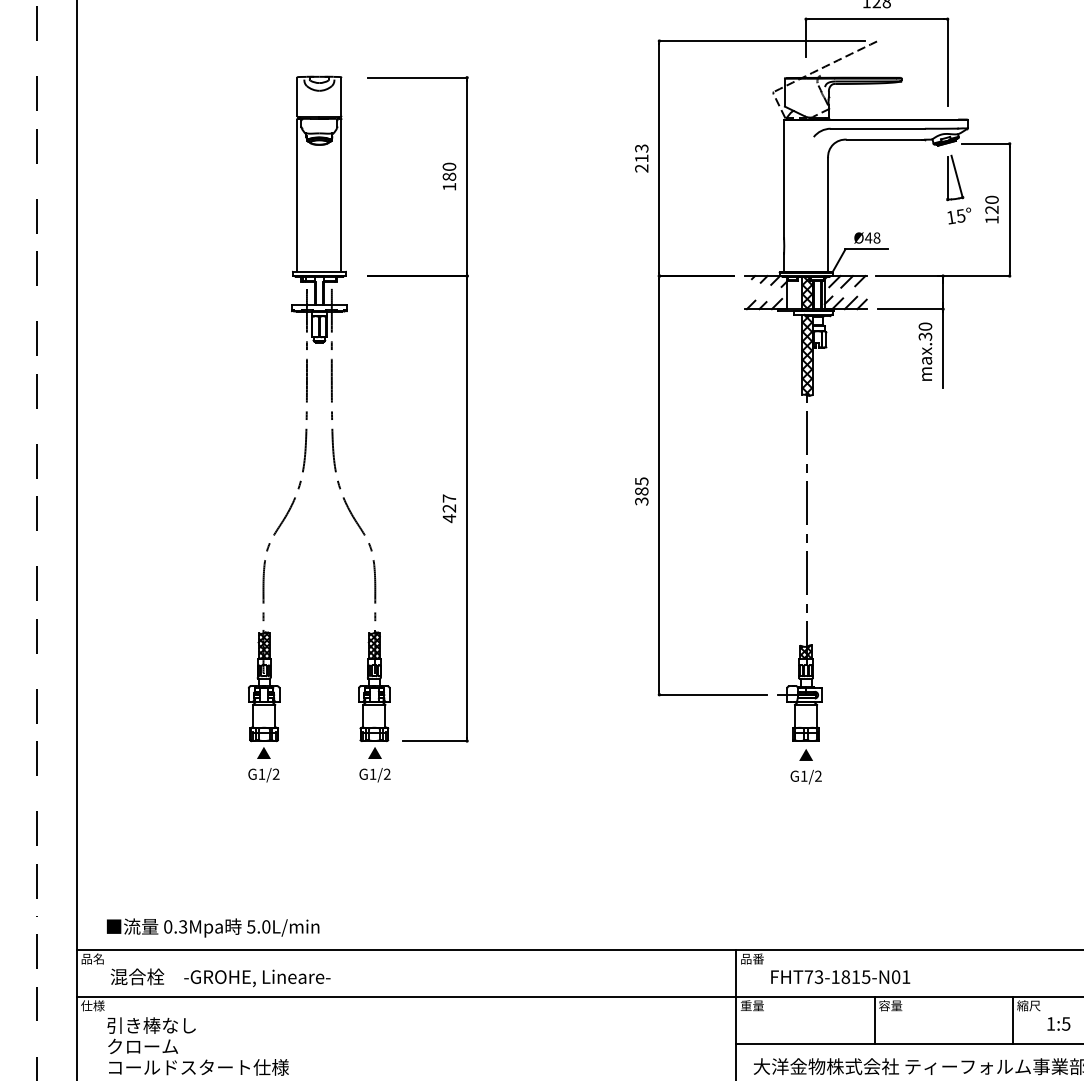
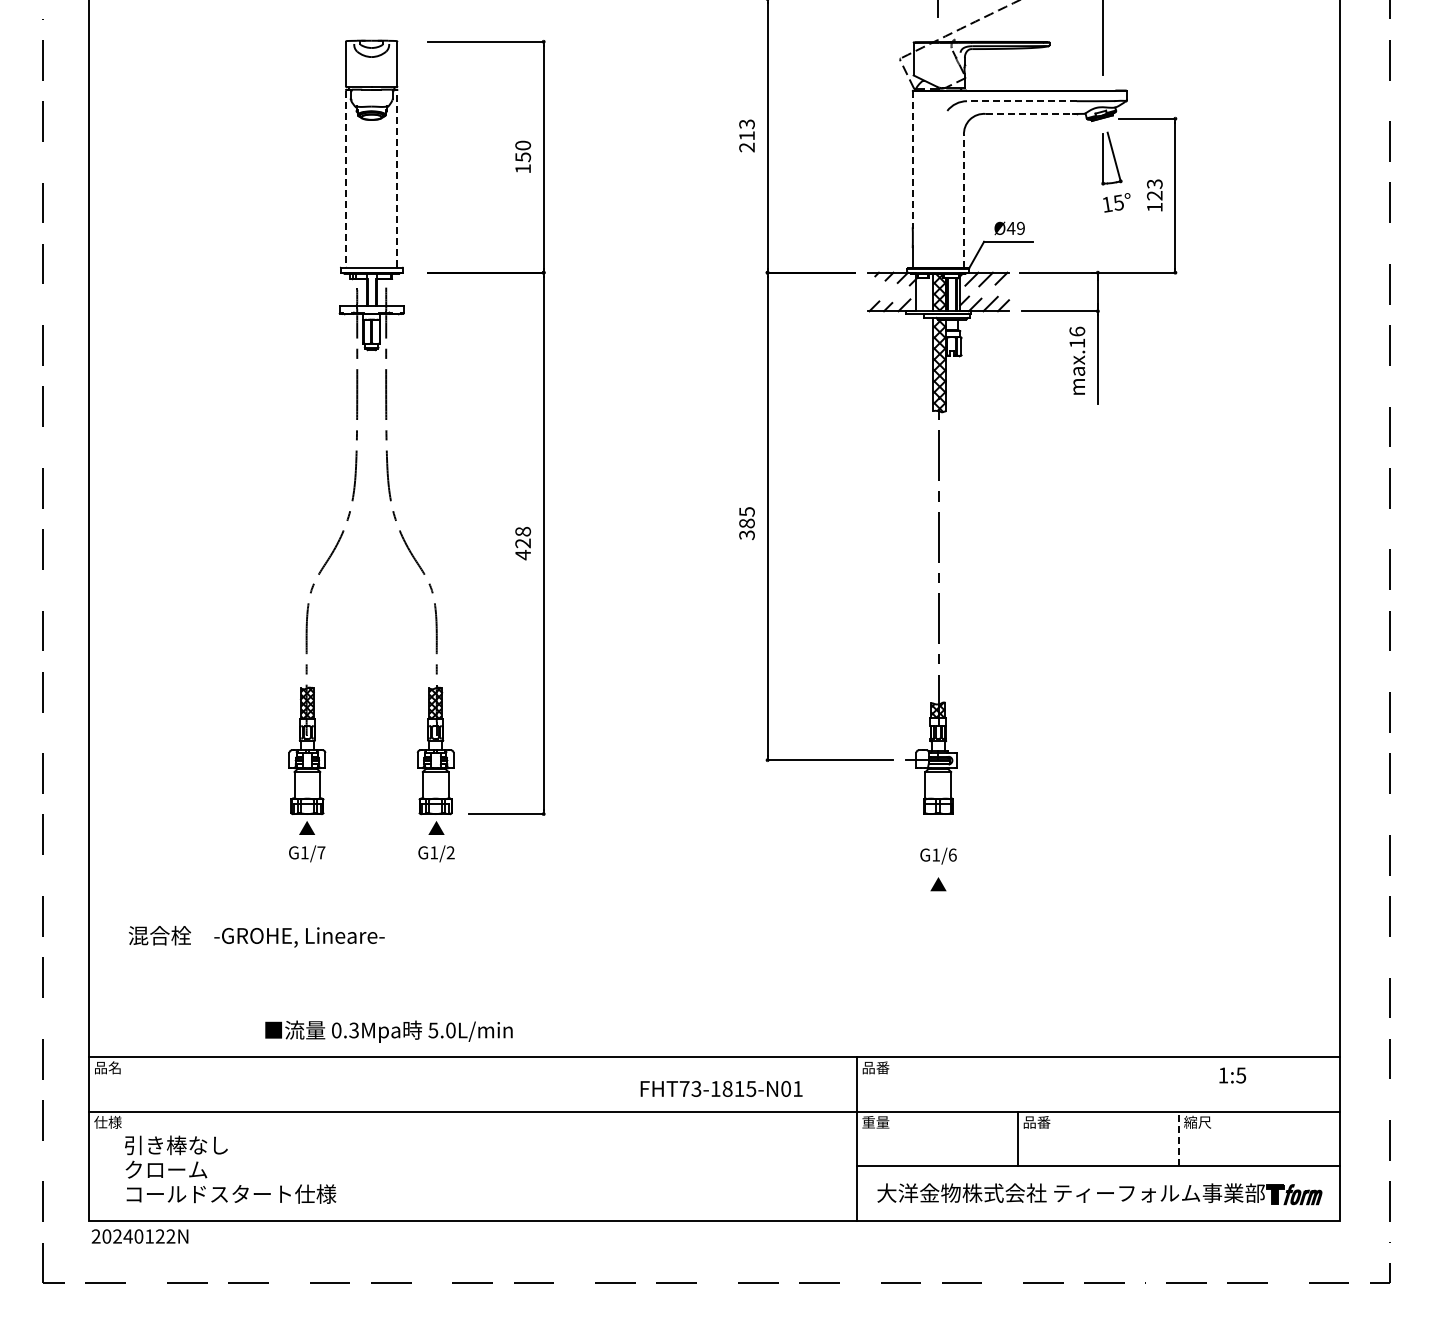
line: (877, 129) -> (1021, 101), solid -> dashed
line: (884, 139) -> (1029, 113), solid -> dashed
text: (448, 177) -> (522, 157), 180 -> 150
line: (783, 179) -> (912, 160), solid -> dashed
line: (296, 195) -> (345, 179), solid -> dashed
line: (341, 195) -> (397, 178), solid -> dashed
text: (991, 199) -> (1154, 183), 120 -> 123
line: (828, 214) -> (964, 201), solid -> dashed
text: (876, 238) -> (1020, 228), Ø48 -> Ø49
text: (925, 331) -> (1077, 337), max.30 -> max.16
text: (449, 498) -> (523, 531), 427 -> 428
text: (806, 755) -> (938, 884), moved
text: (276, 774) -> (321, 852), G1/2 -> G1/7
text: (818, 775) -> (952, 854), G1/2 -> G1/6
text: (212, 927) -> (388, 1031), moved
text: (840, 976) -> (721, 1088), moved
text: (220, 977) -> (256, 936), moved
text: (890, 1005) -> (1036, 1121), 容量 -> 品番
line: (1013, 1019) -> (1179, 1138), solid -> dashed
text: (1058, 1023) -> (1232, 1075), moved

